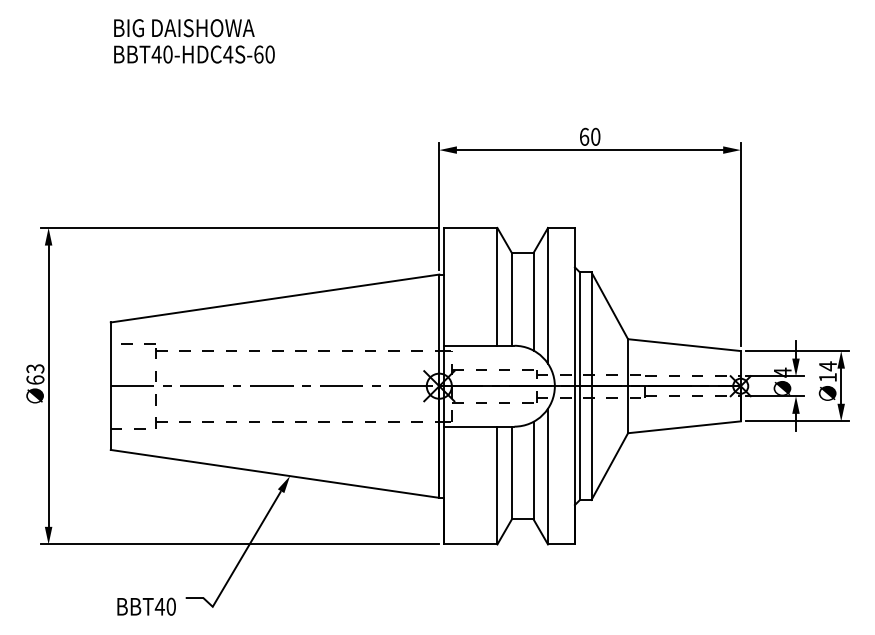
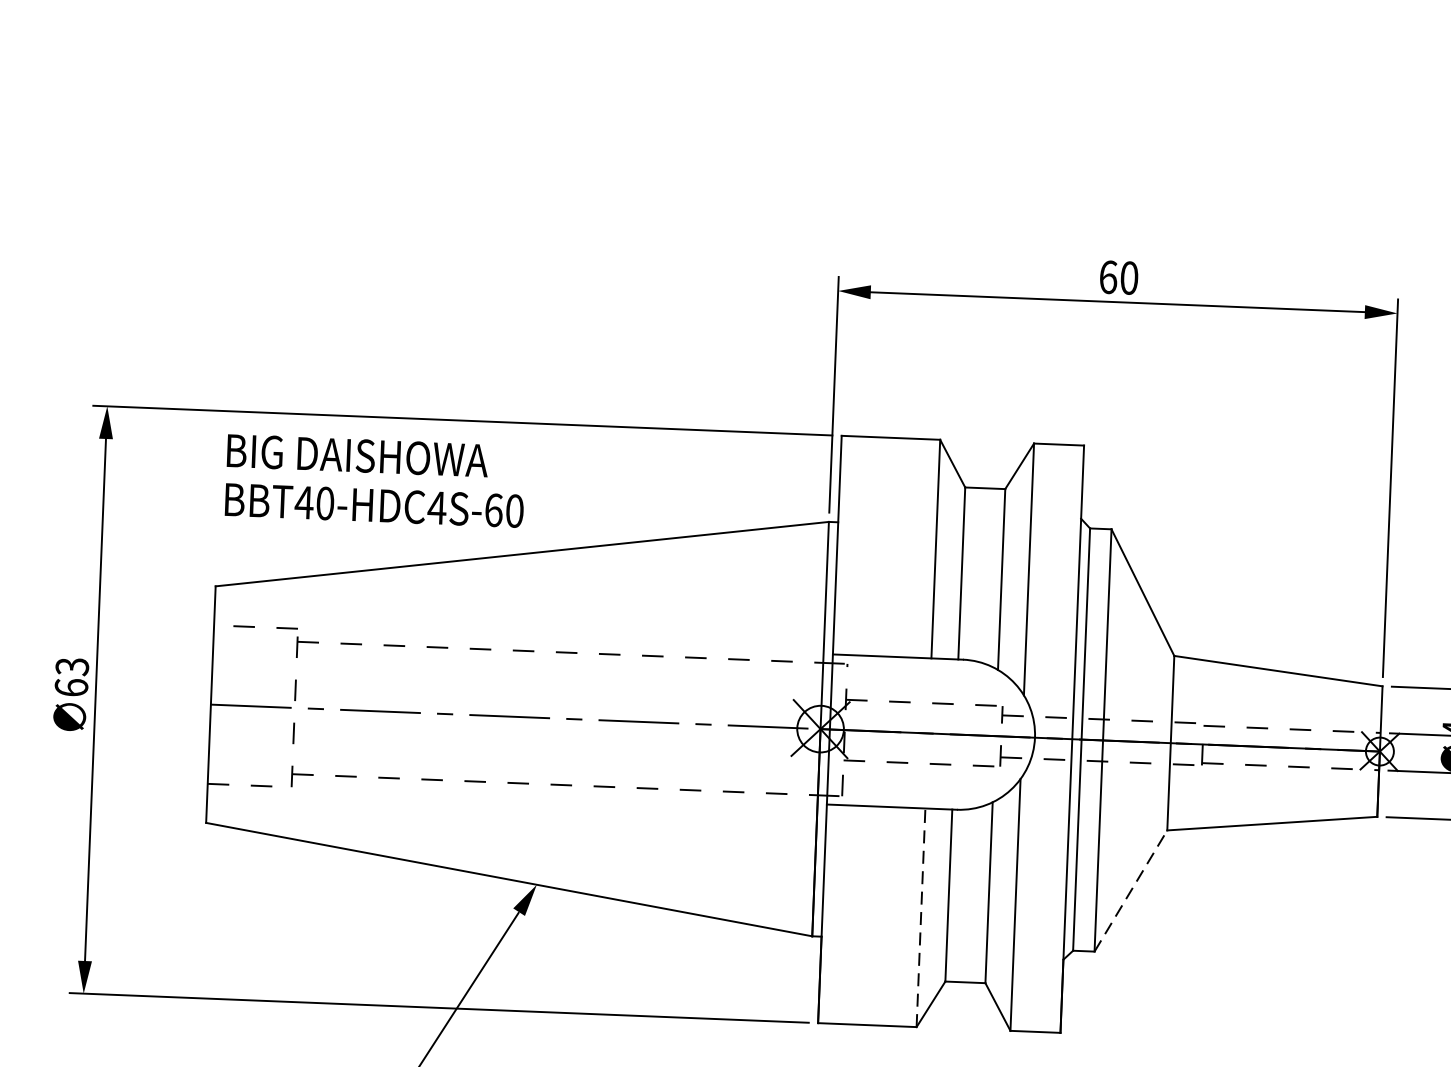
text: (194, 41) -> (375, 481), moved
line: (610, 466) -> (1132, 890), solid -> dashed
line: (497, 485) -> (921, 917), solid -> dashed

